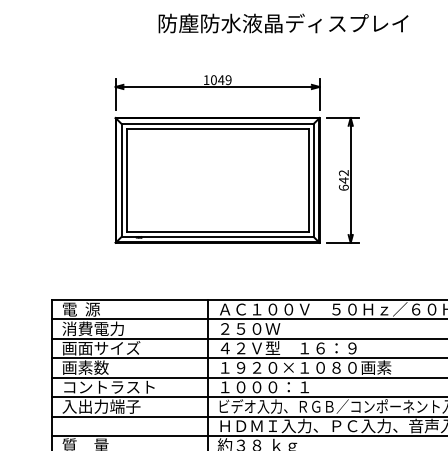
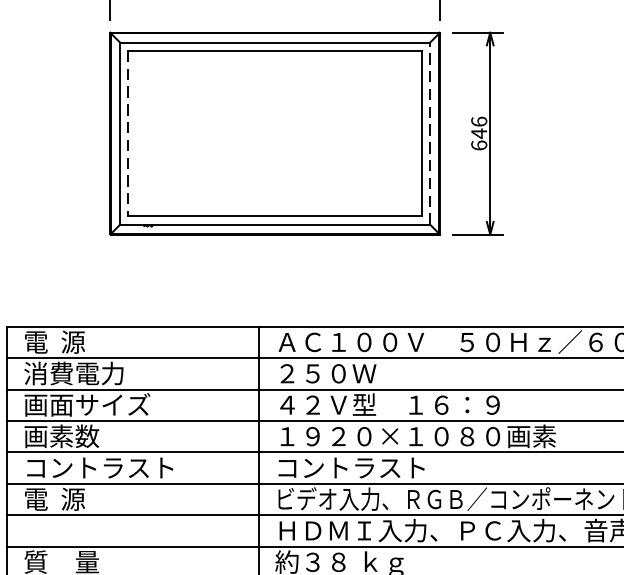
text: (343, 173) -> (478, 122), 642 -> 646
line: (313, 179) -> (430, 132), solid -> dashed
line: (126, 180) -> (127, 133), solid -> dashed
text: (264, 386) -> (350, 466), １０００：１ -> コントラスト
text: (101, 406) -> (87, 499), 入出力端子 -> 電  源

